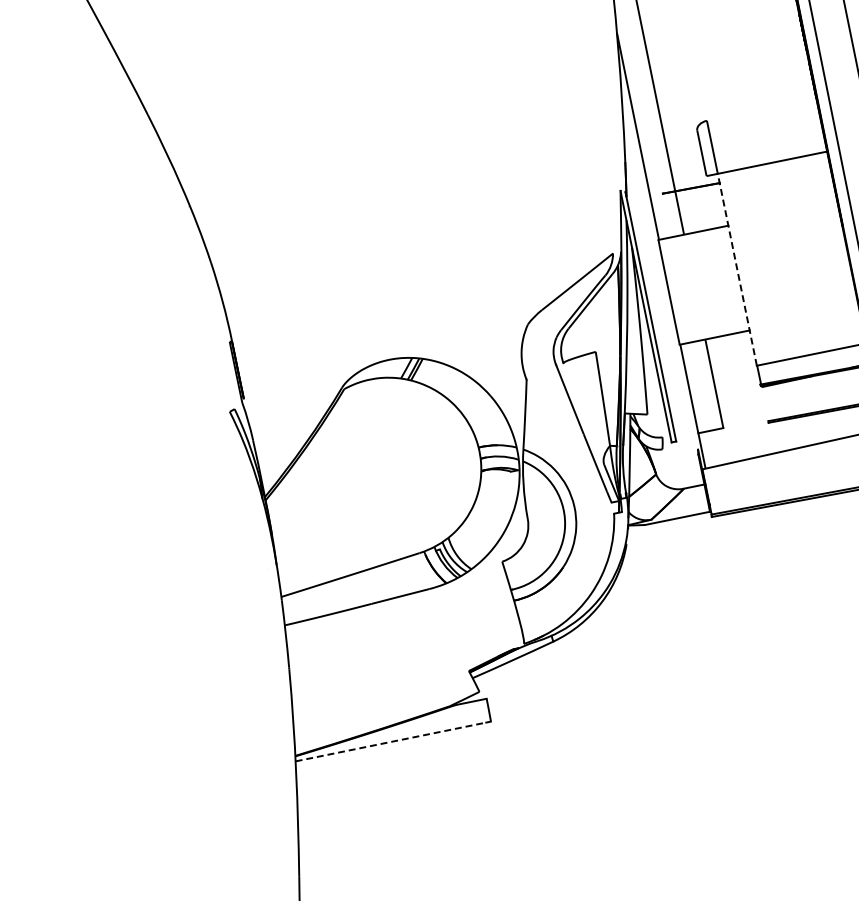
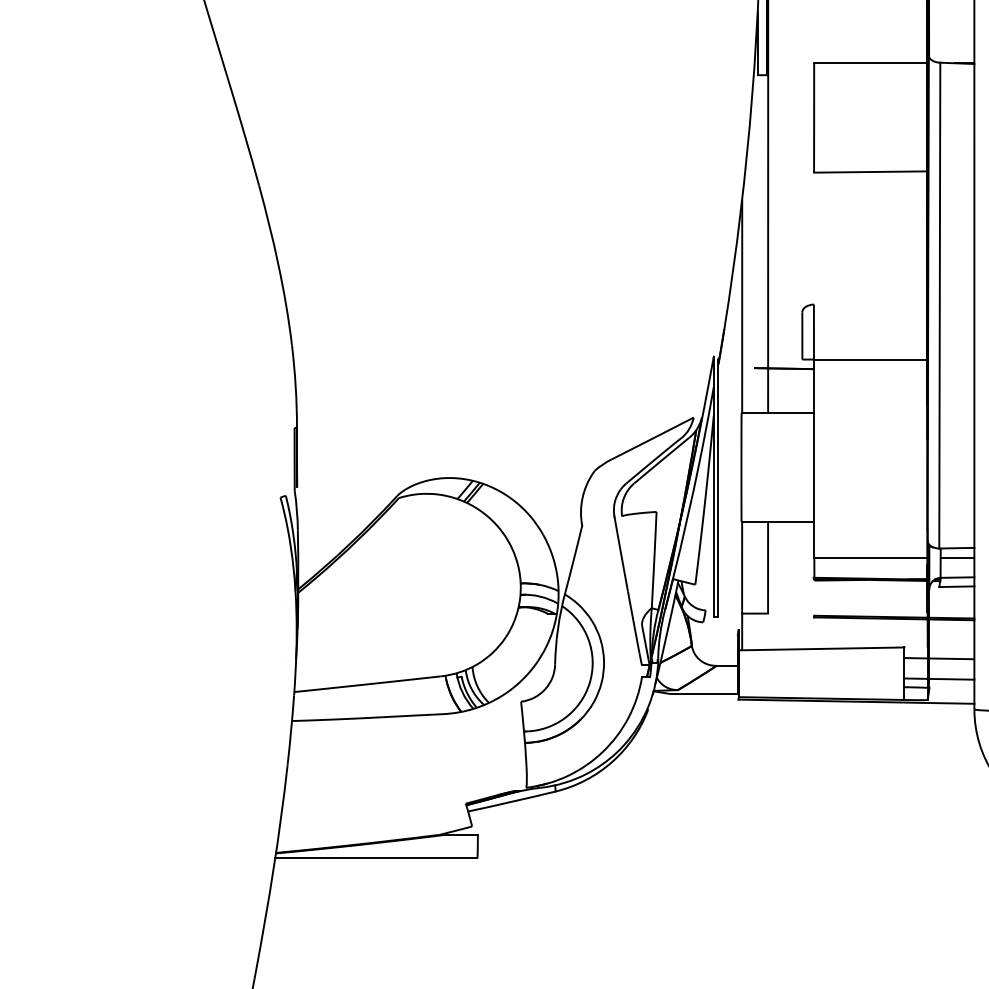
line: (737, 269) -> (814, 458), dashed -> solid
line: (390, 742) -> (373, 858), dashed -> solid

